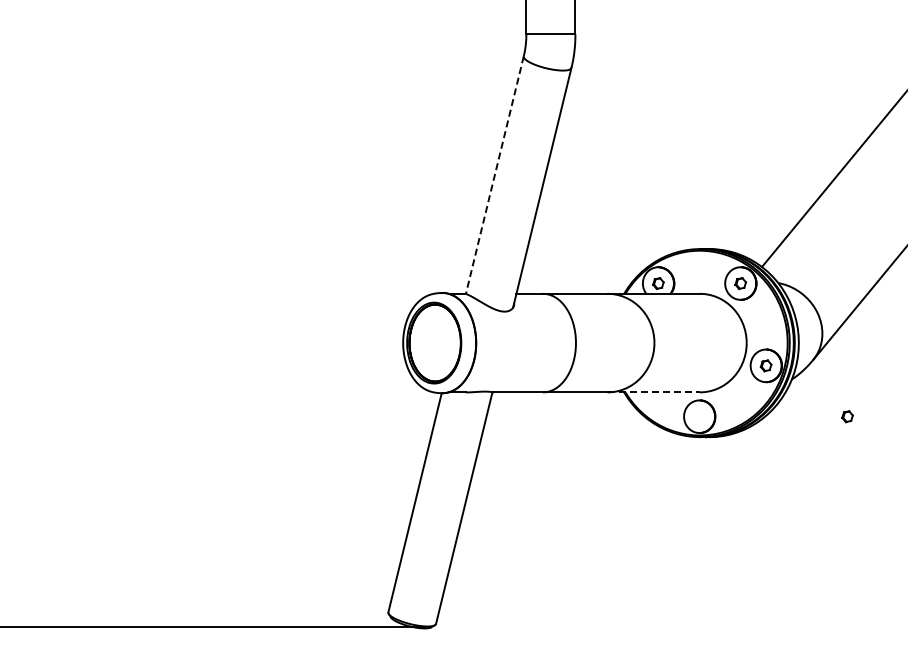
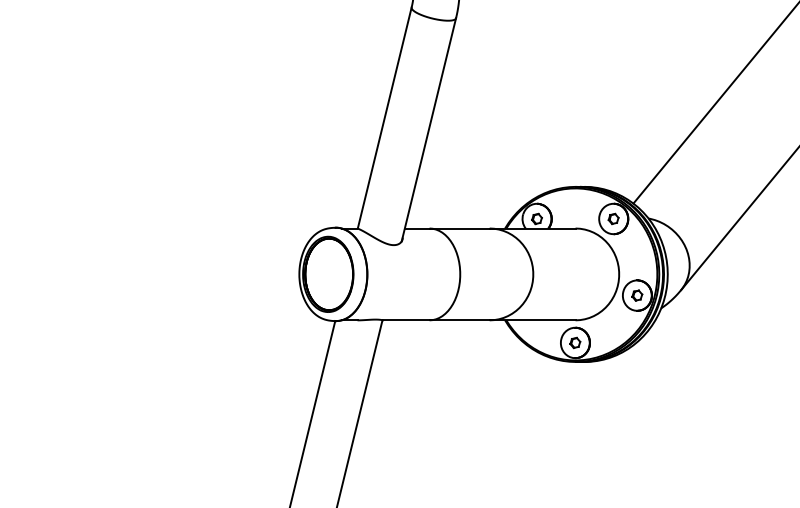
line: (494, 175) -> (384, 118), dashed -> solid
line: (654, 392) -> (533, 320), dashed -> solid
part: (847, 416) -> (575, 342), moved

